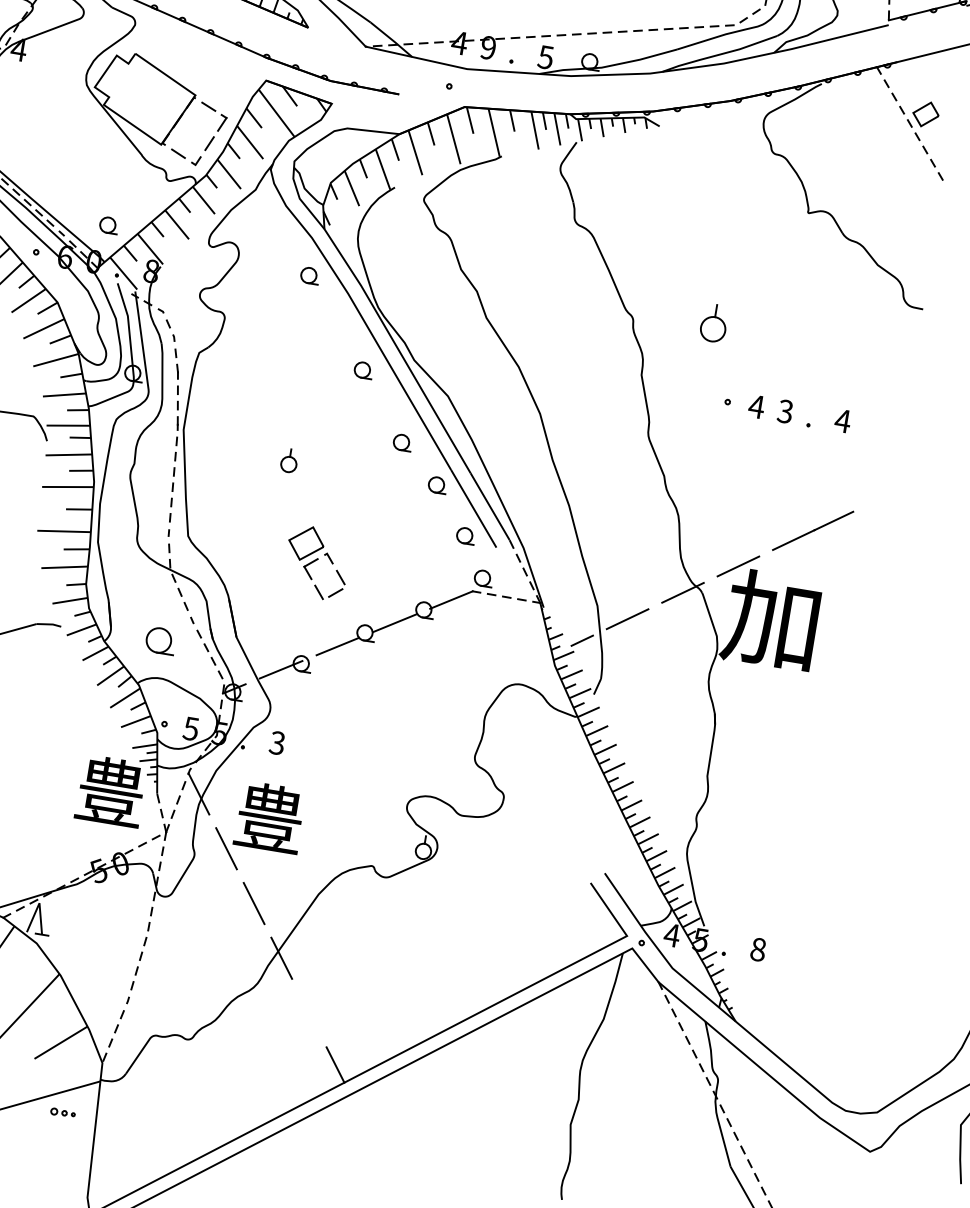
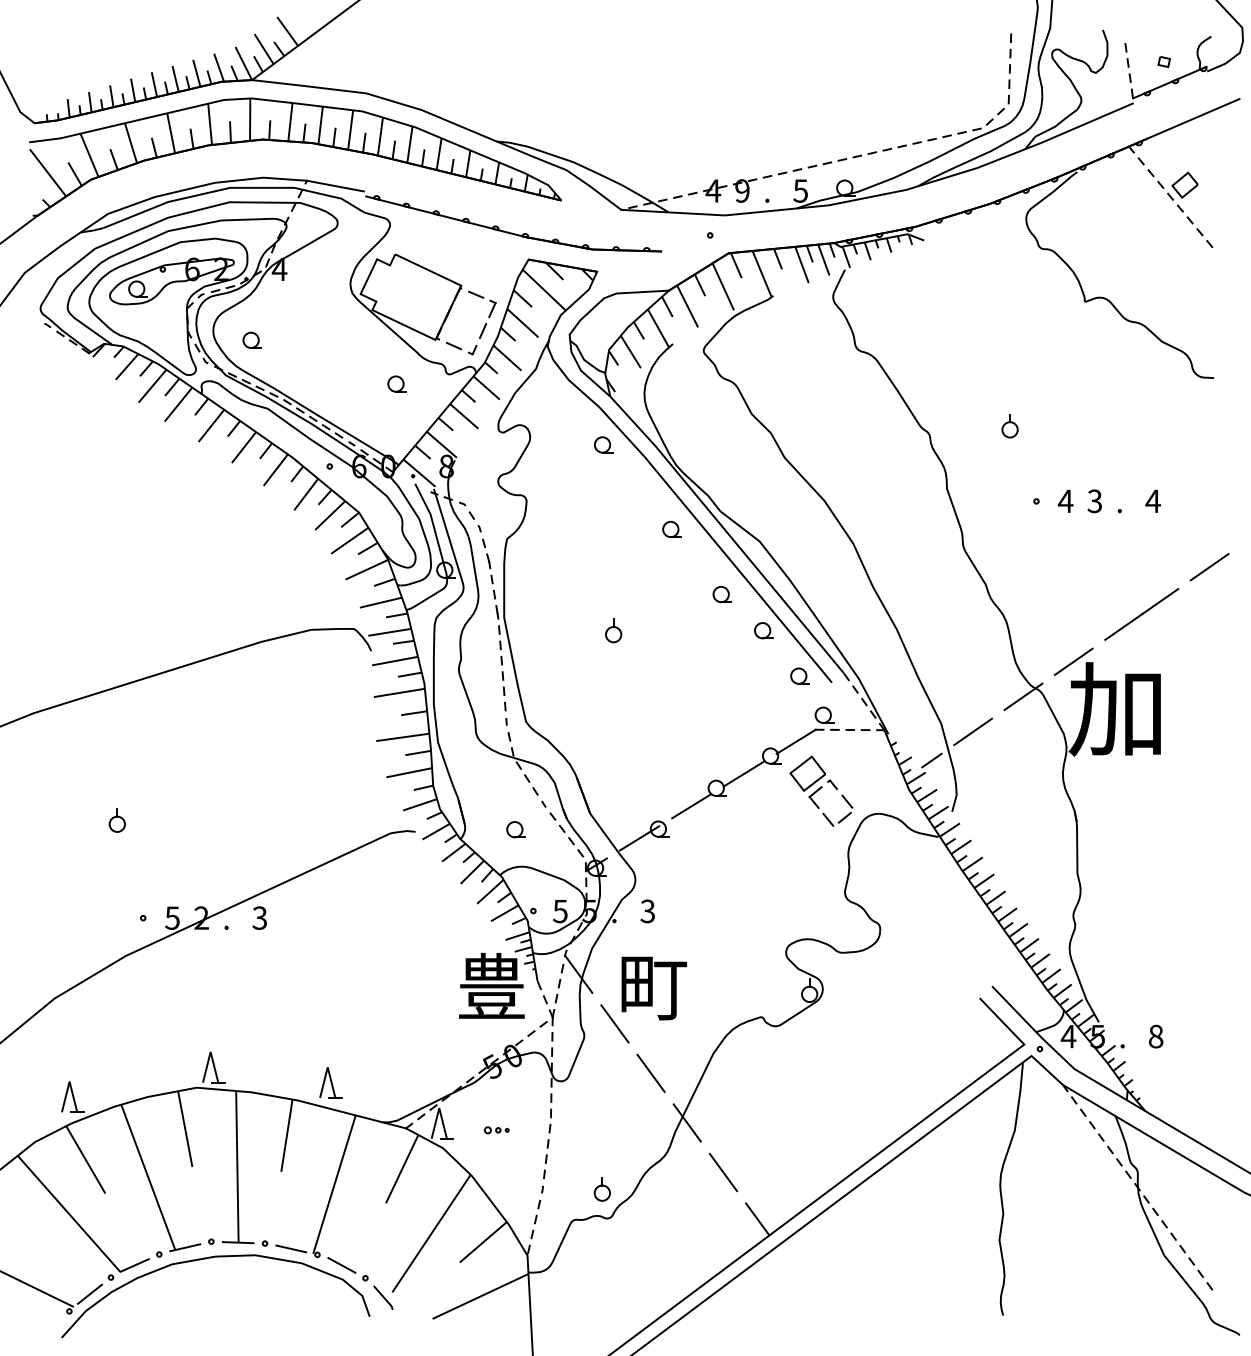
part: (108, 224) -> (396, 383), moved
part: (713, 323) -> (1009, 426), size x0.62
line: (887, 495) -> (1209, 567), added
part: (317, 562) -> (821, 790), moved
part: (160, 640) -> (515, 829), size x0.62
text: (270, 818) -> (653, 986), 豊 -> 町
part: (186, 1009) -> (601, 1189), added
line: (309, 1013) -> (723, 1172), added
part: (62, 1113) -> (496, 1130), moved

